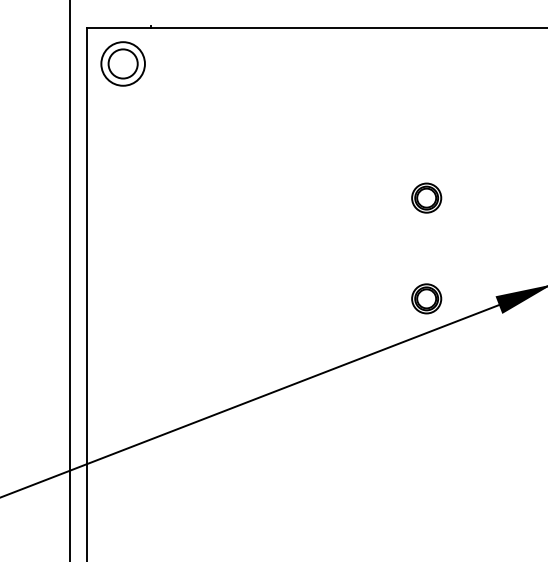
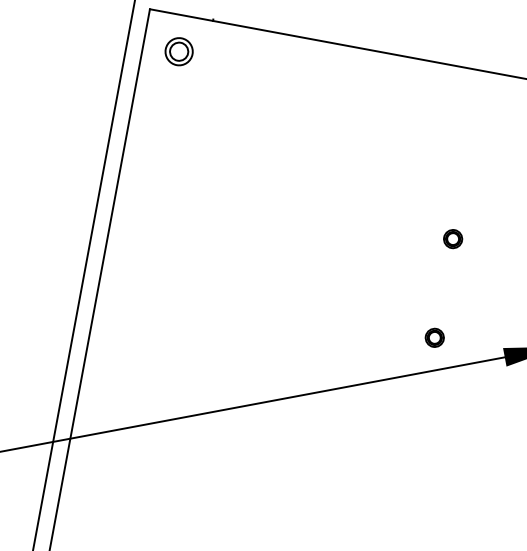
part: (122, 63) -> (178, 51), size x0.62
part: (426, 198) -> (452, 239), size x0.62
part: (426, 298) -> (434, 337), size x0.62

